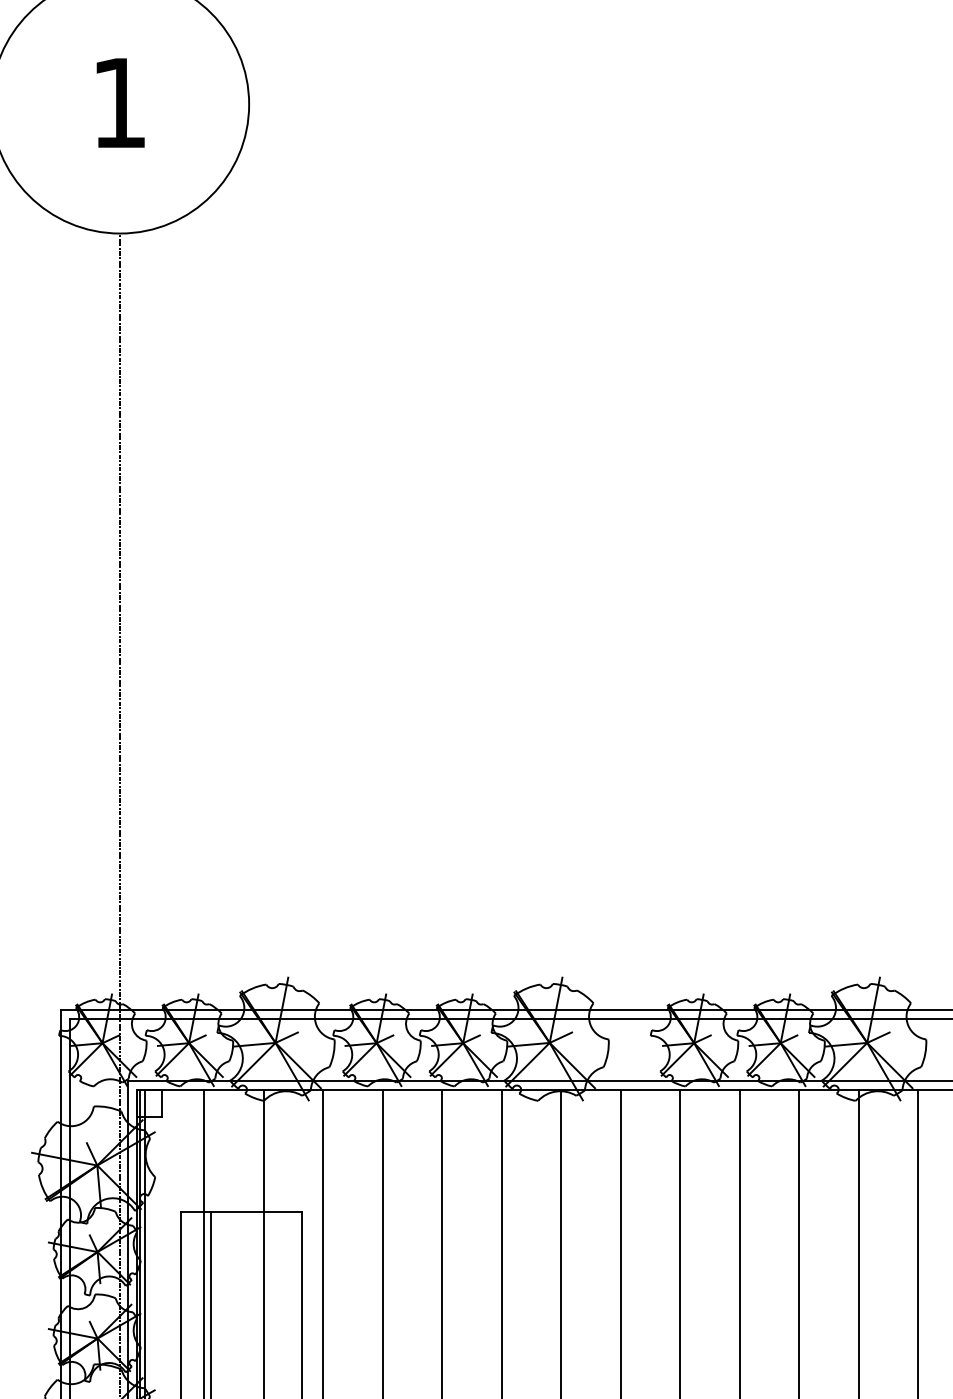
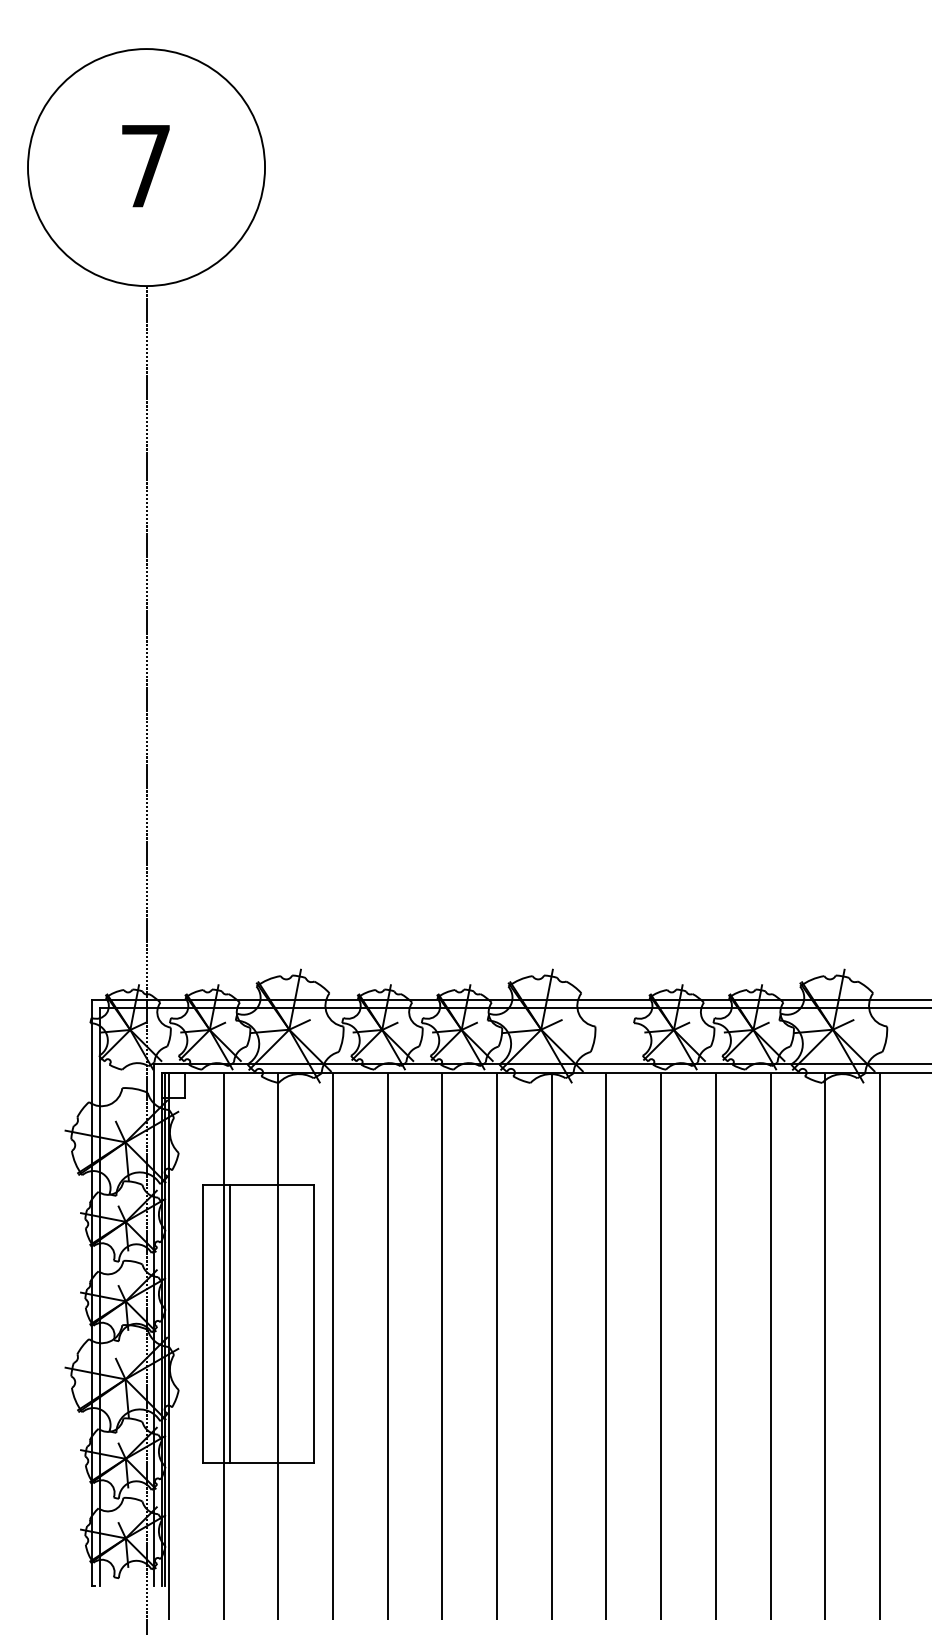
text: (119, 103) -> (145, 166), 1 -> 7

